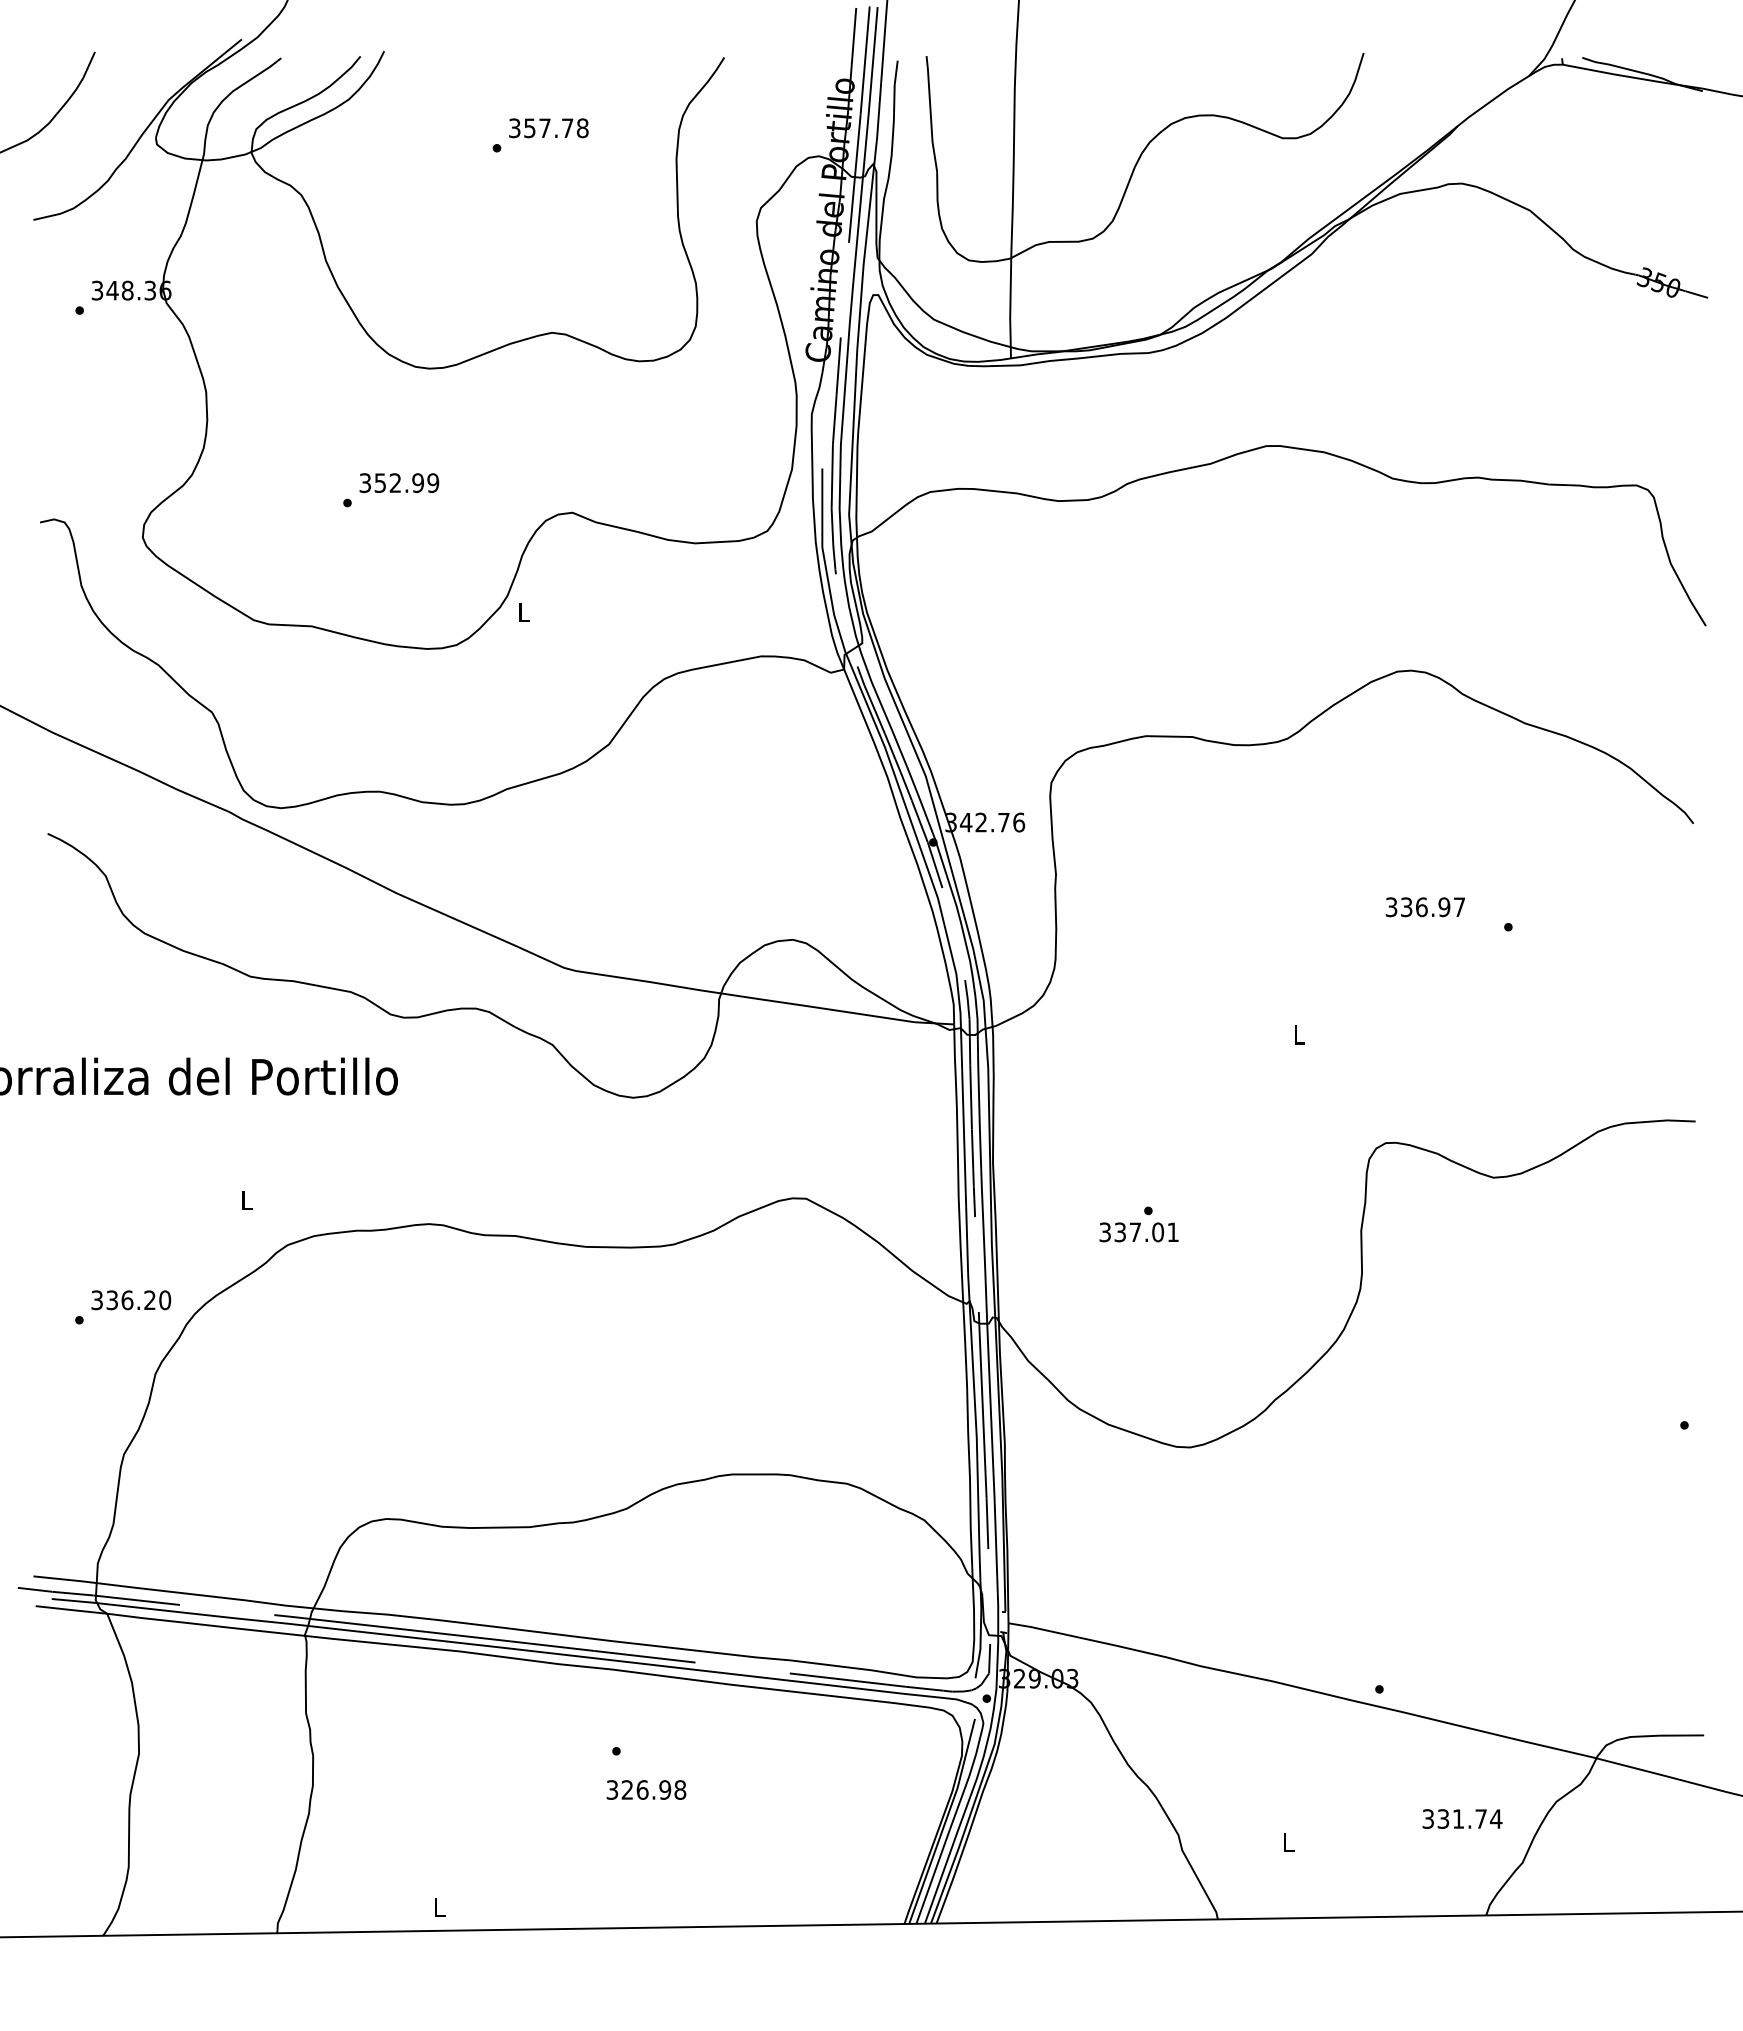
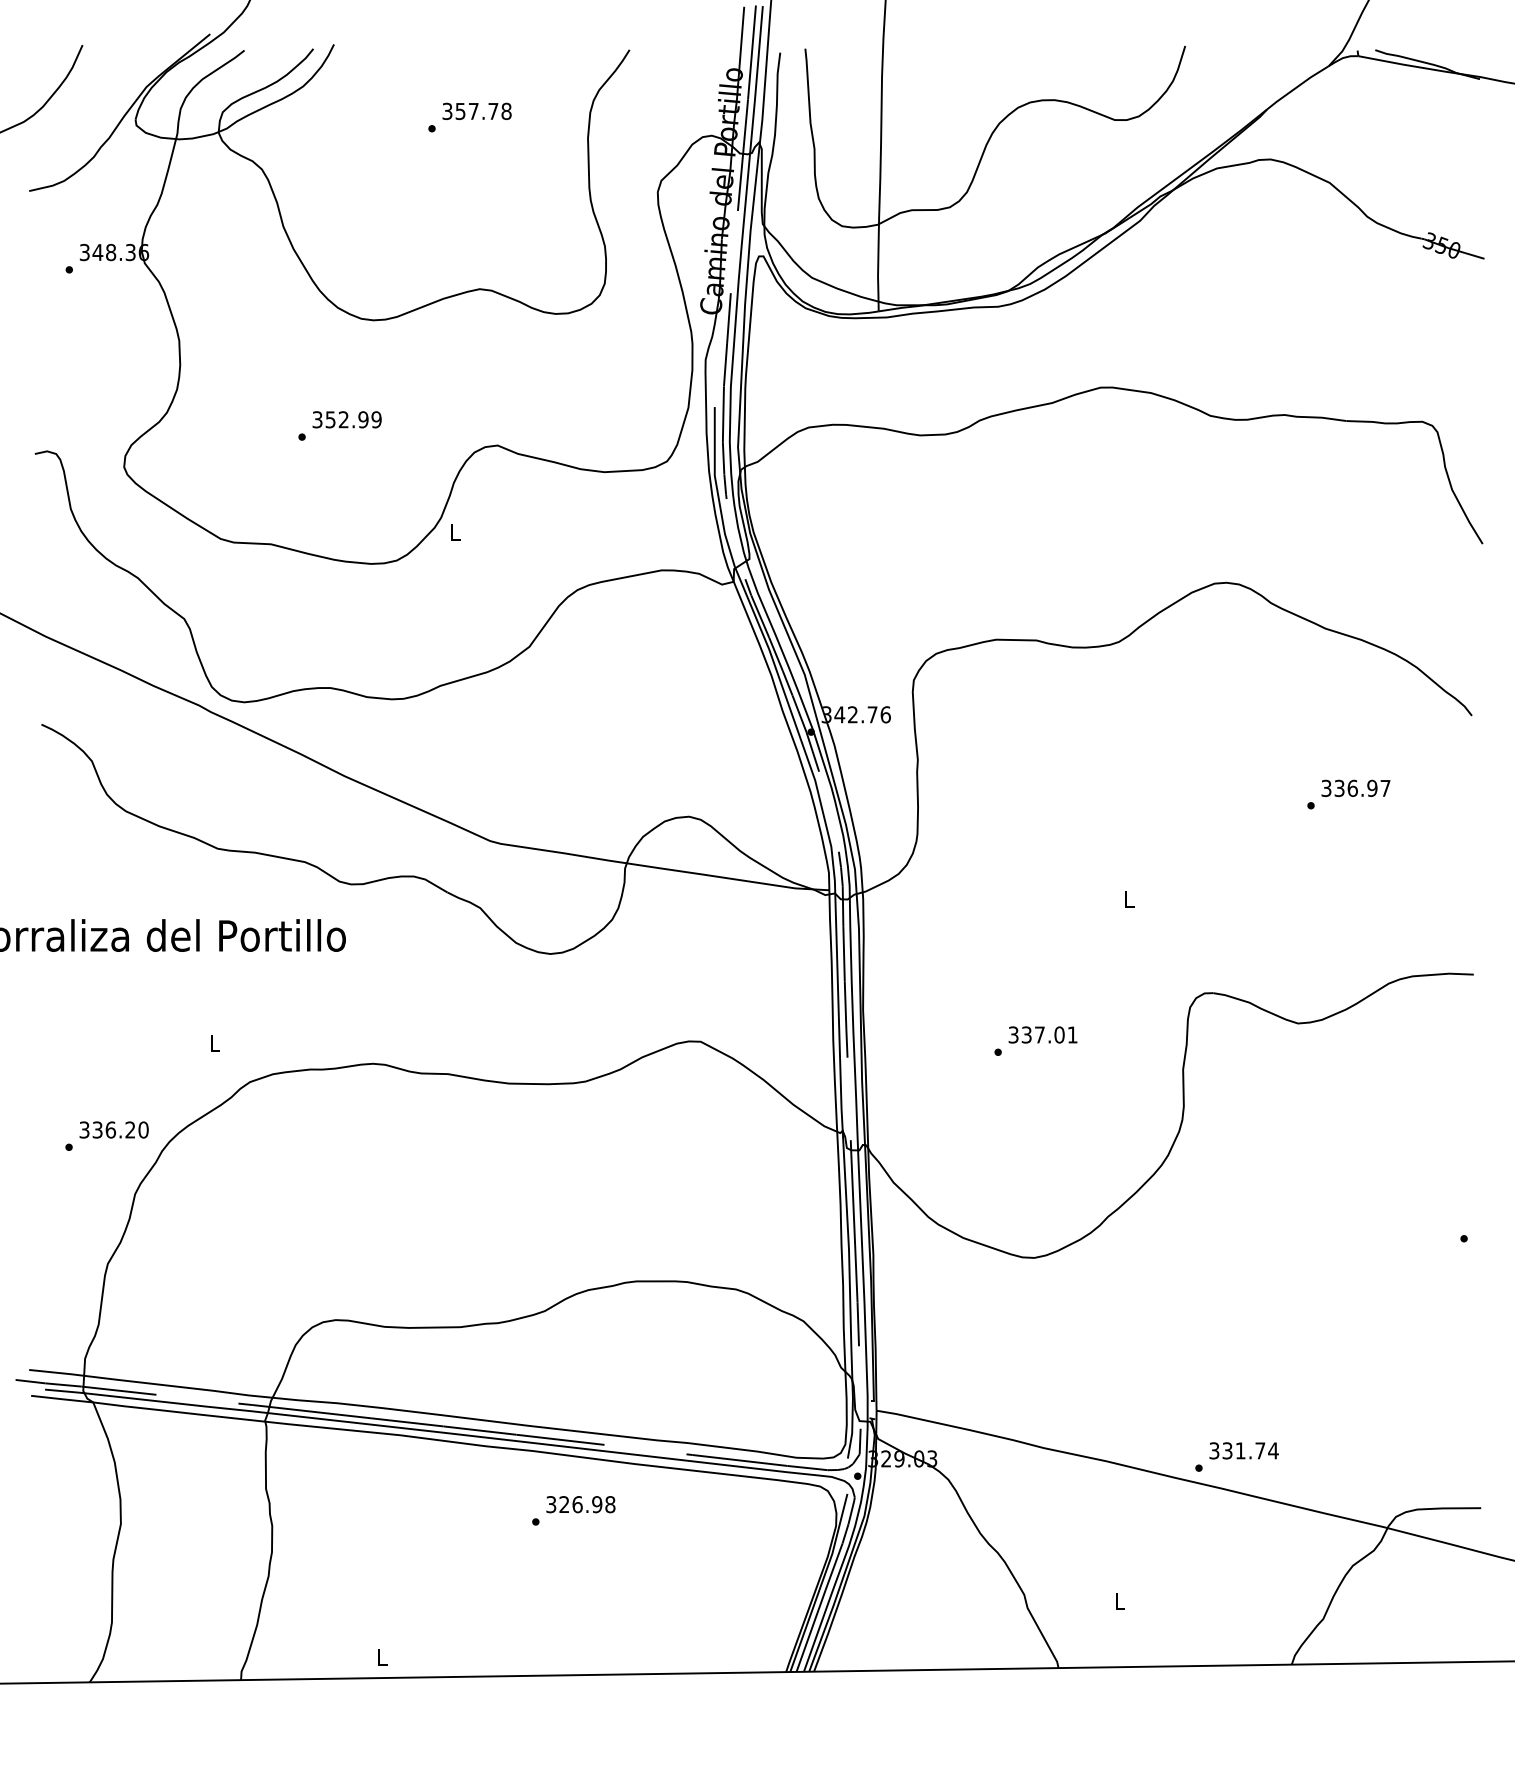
text: (1424, 906) -> (1355, 787), moved
text: (1138, 1231) -> (1042, 1034), moved
text: (645, 1789) -> (580, 1504), moved
text: (1461, 1818) -> (1243, 1450), moved

